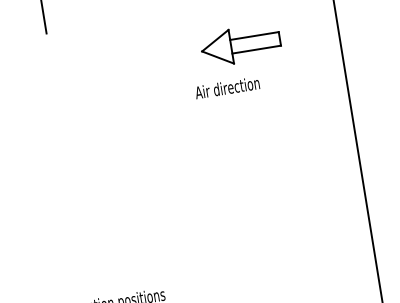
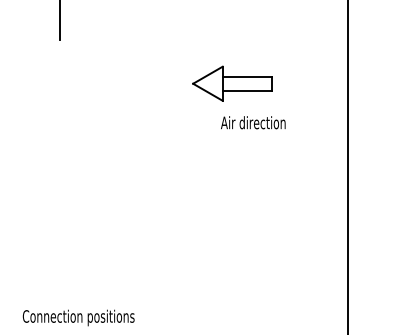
part: (240, 44) -> (232, 83), moved
text: (227, 87) -> (253, 122), moved

